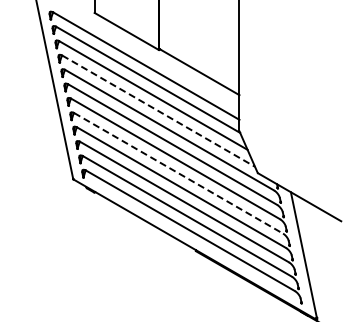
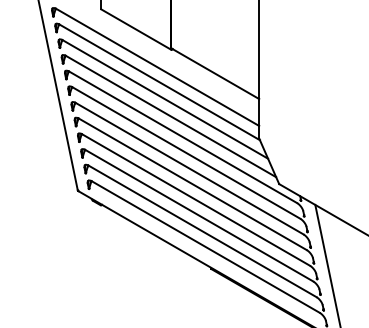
line: (159, 111) -> (171, 116), dashed -> solid
line: (178, 173) -> (192, 184), dashed -> solid

